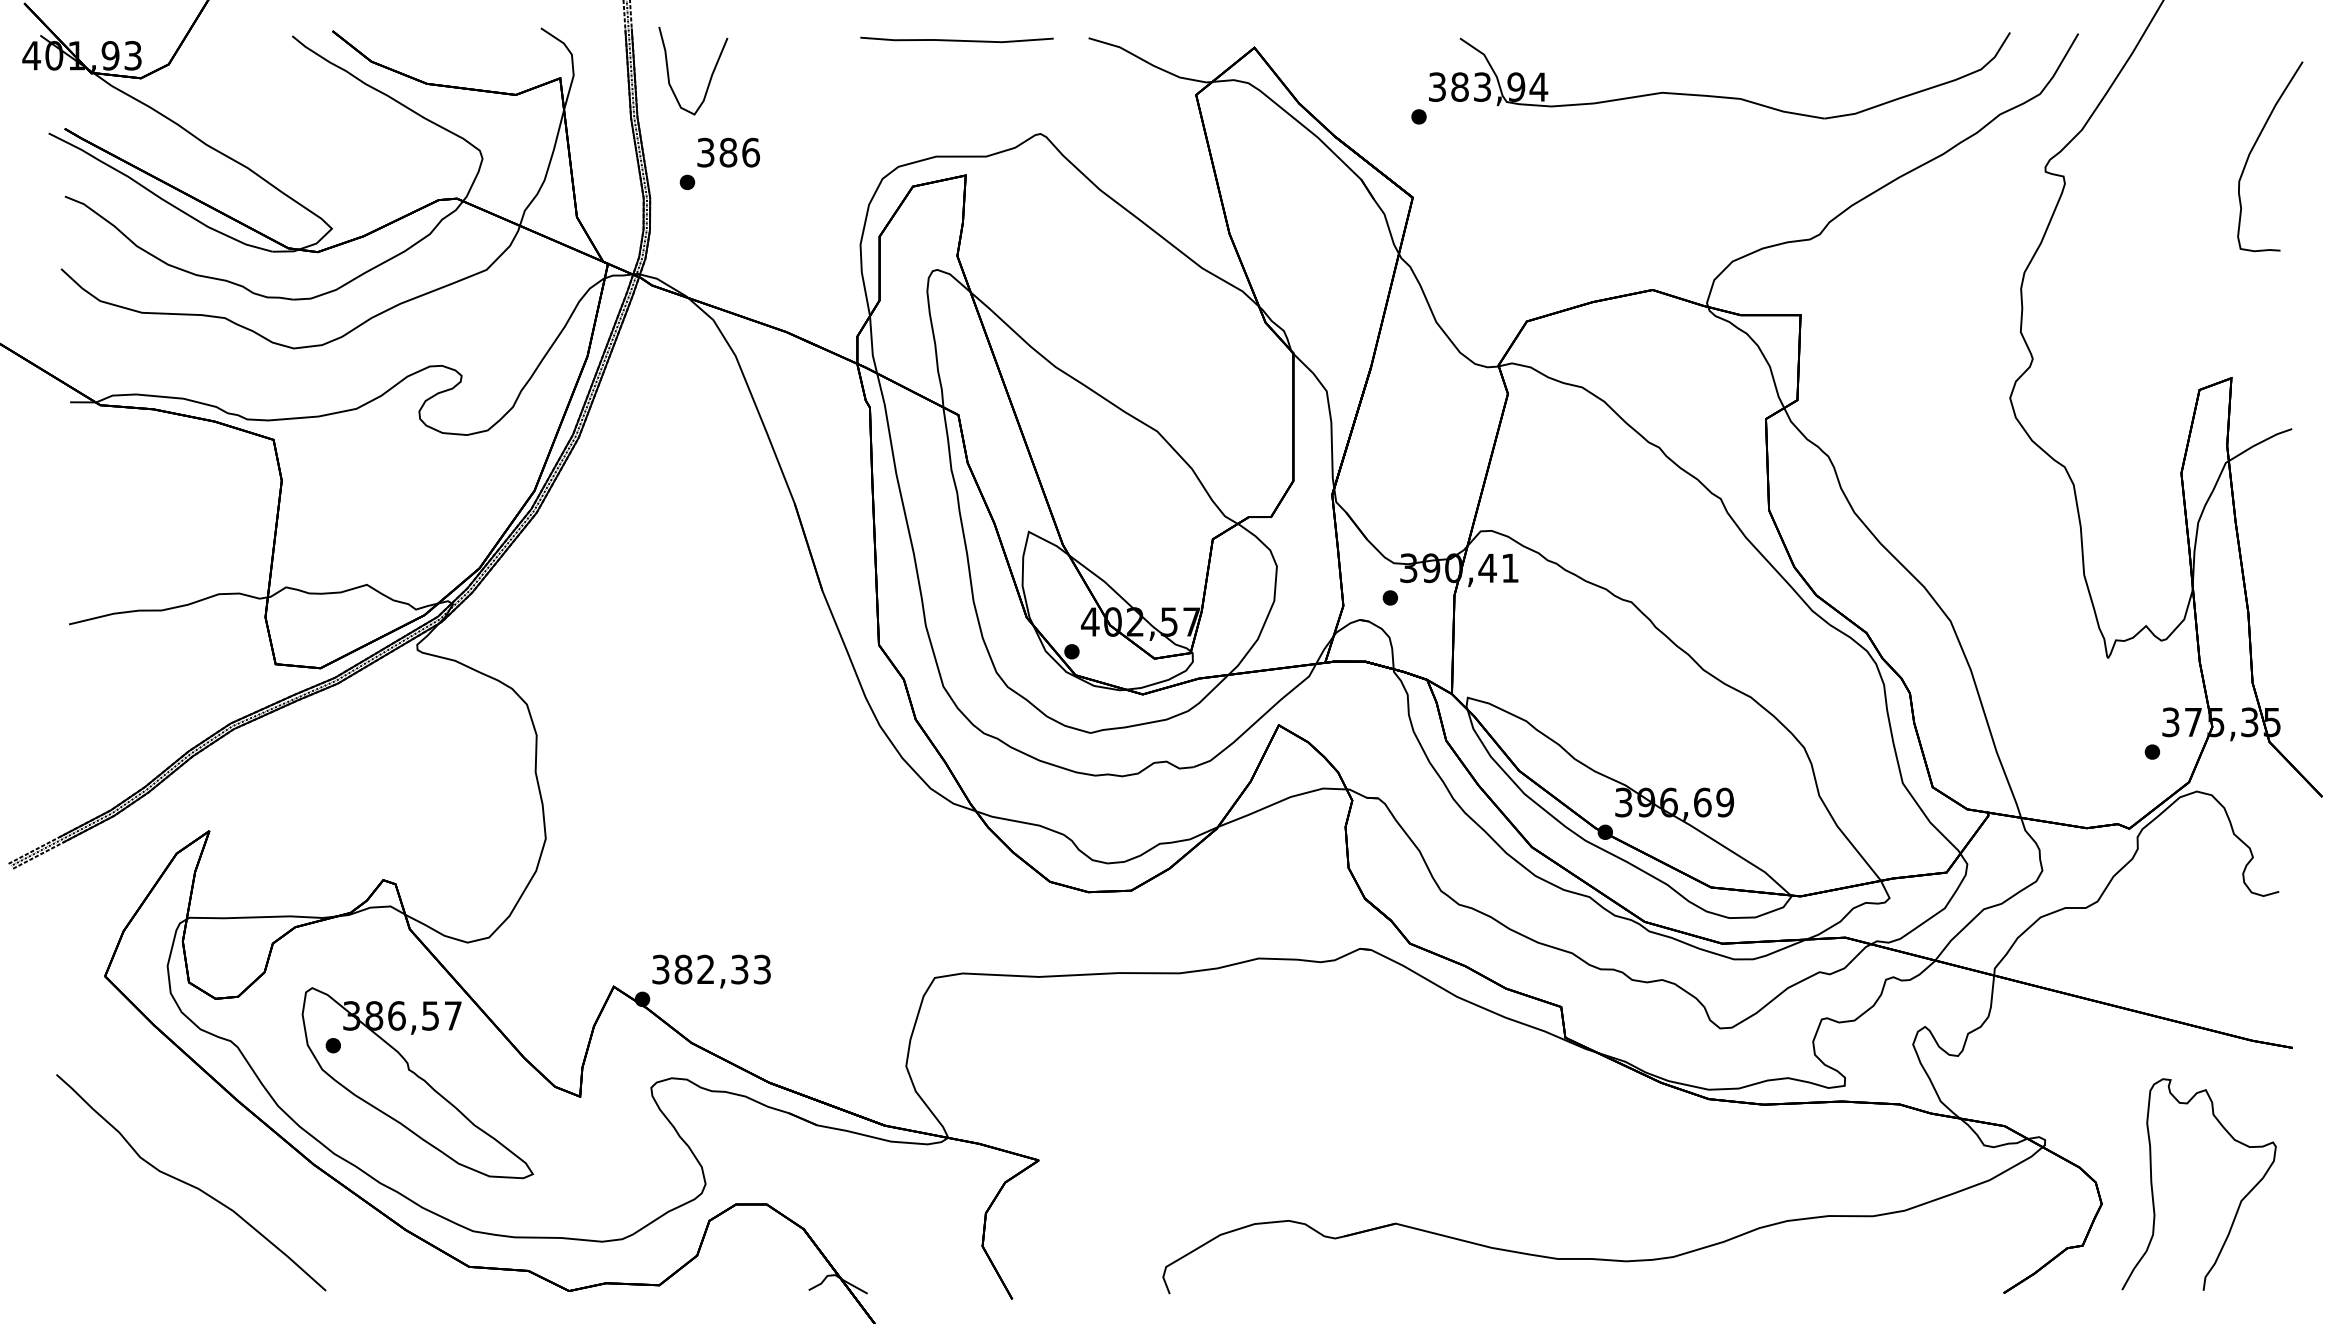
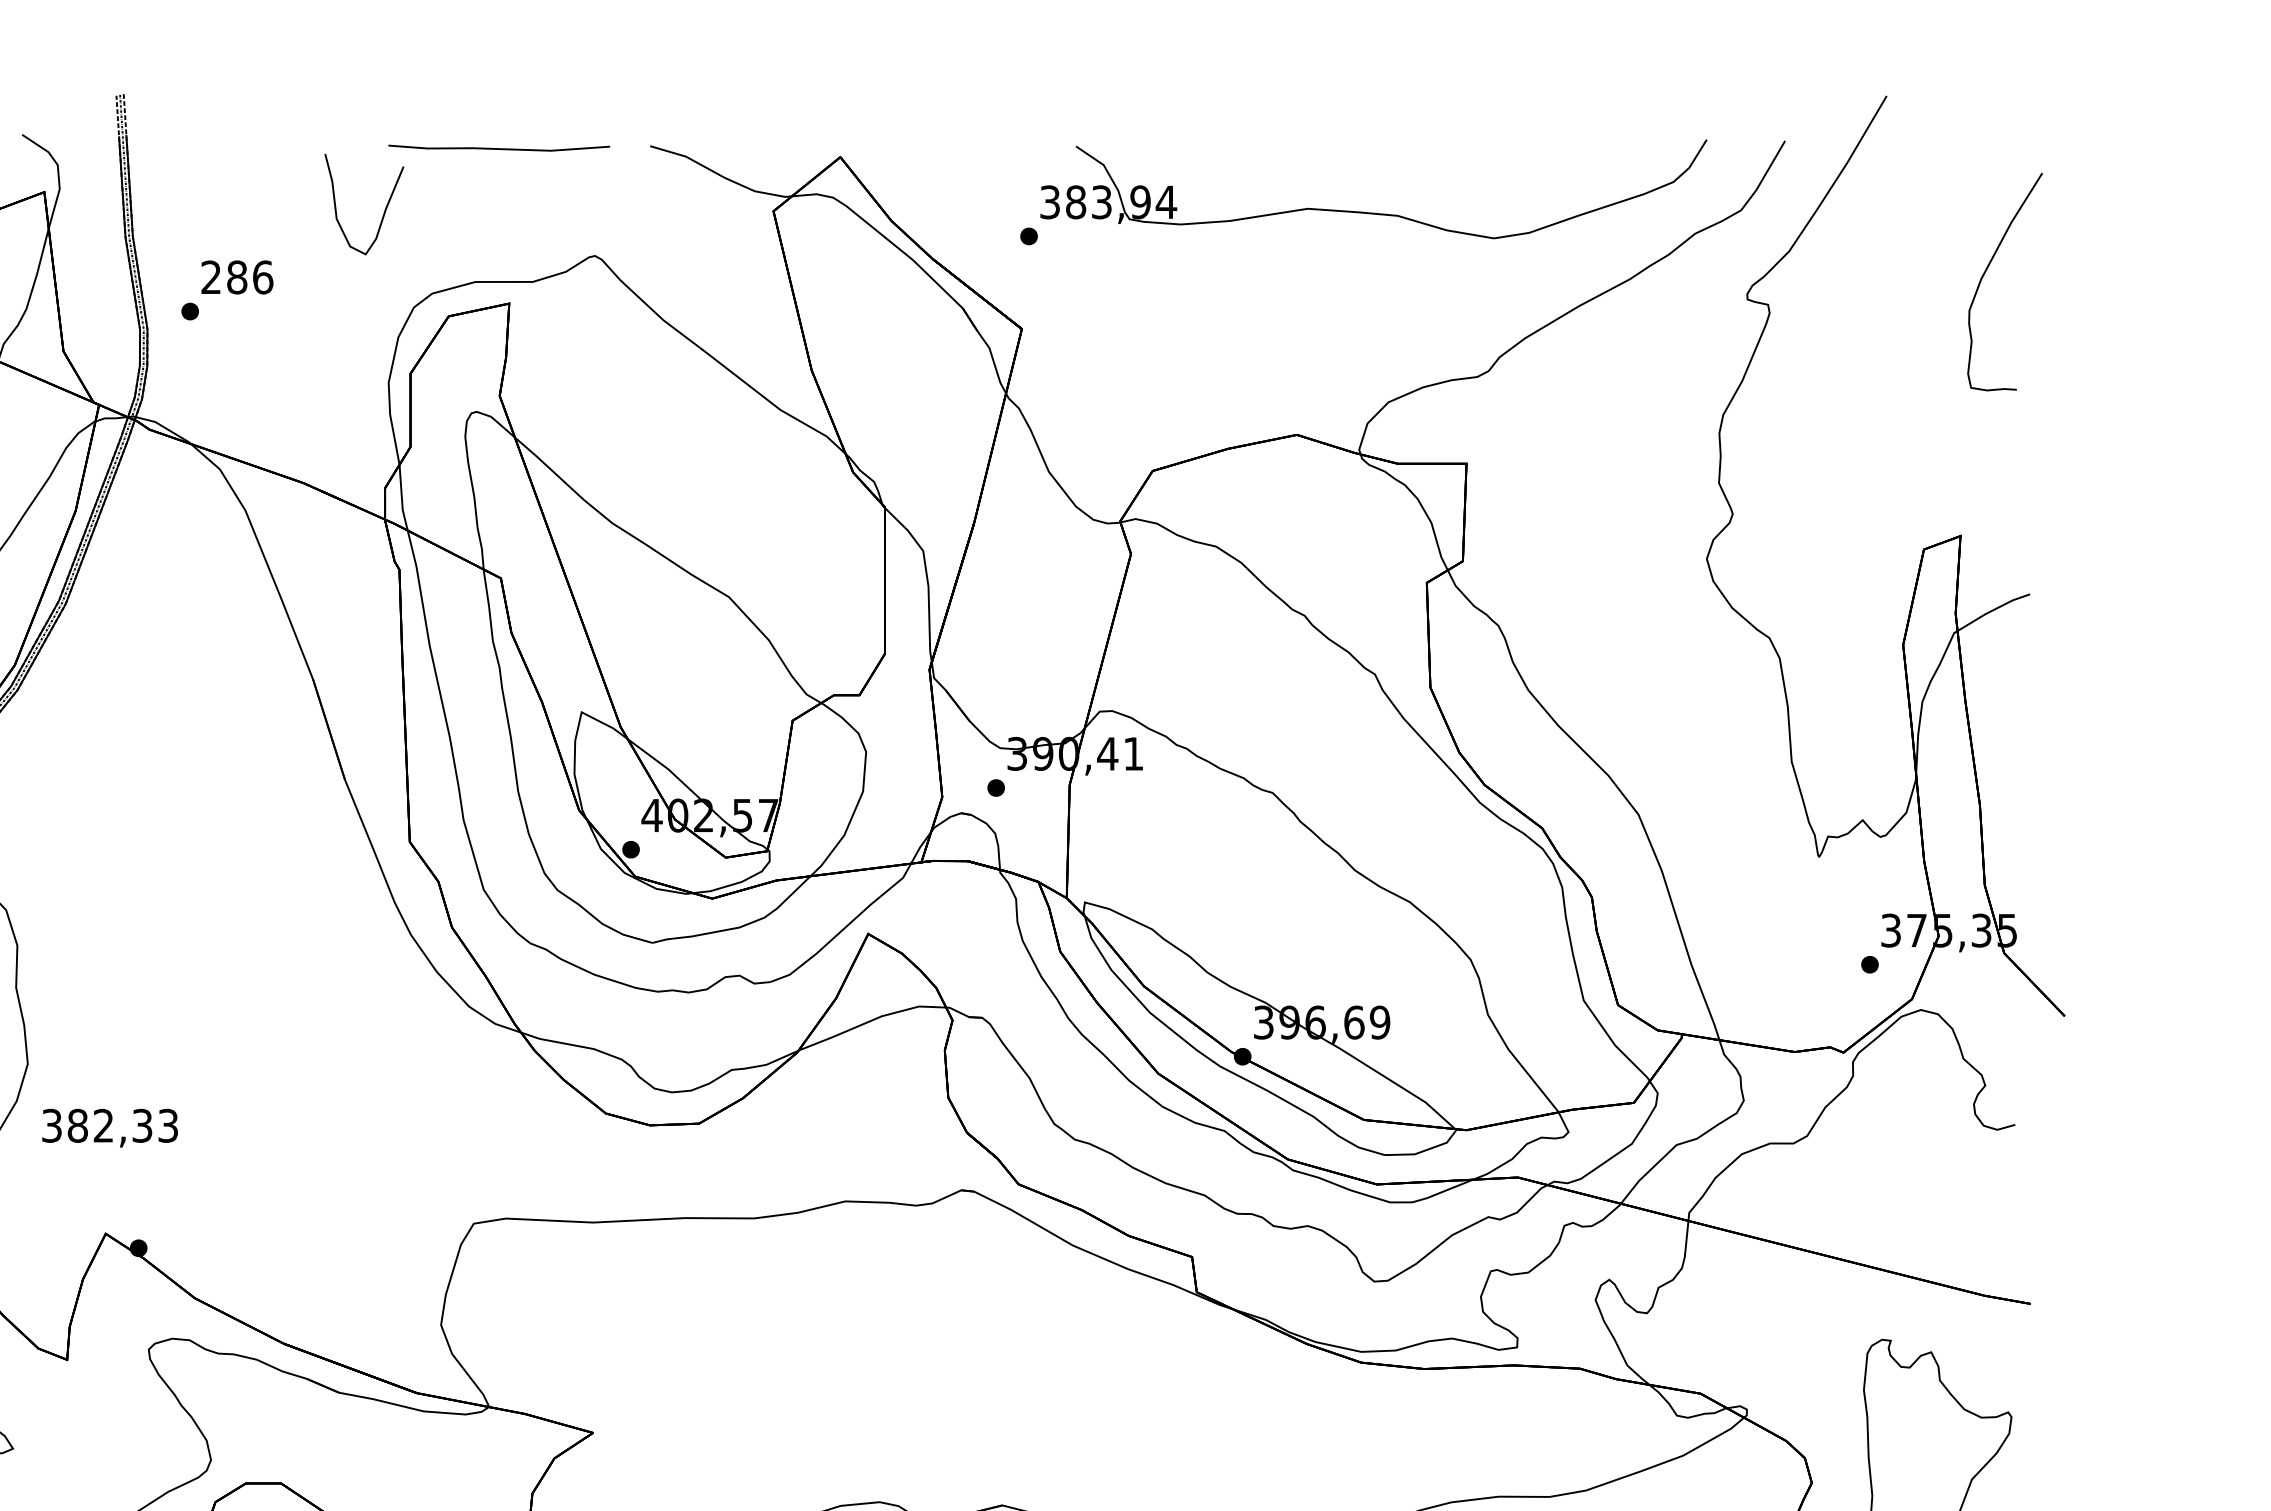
curve: (710, 76) -> (384, 210), moved
text: (705, 152) -> (210, 277), 386 -> 286
text: (711, 971) -> (110, 1128), moved

